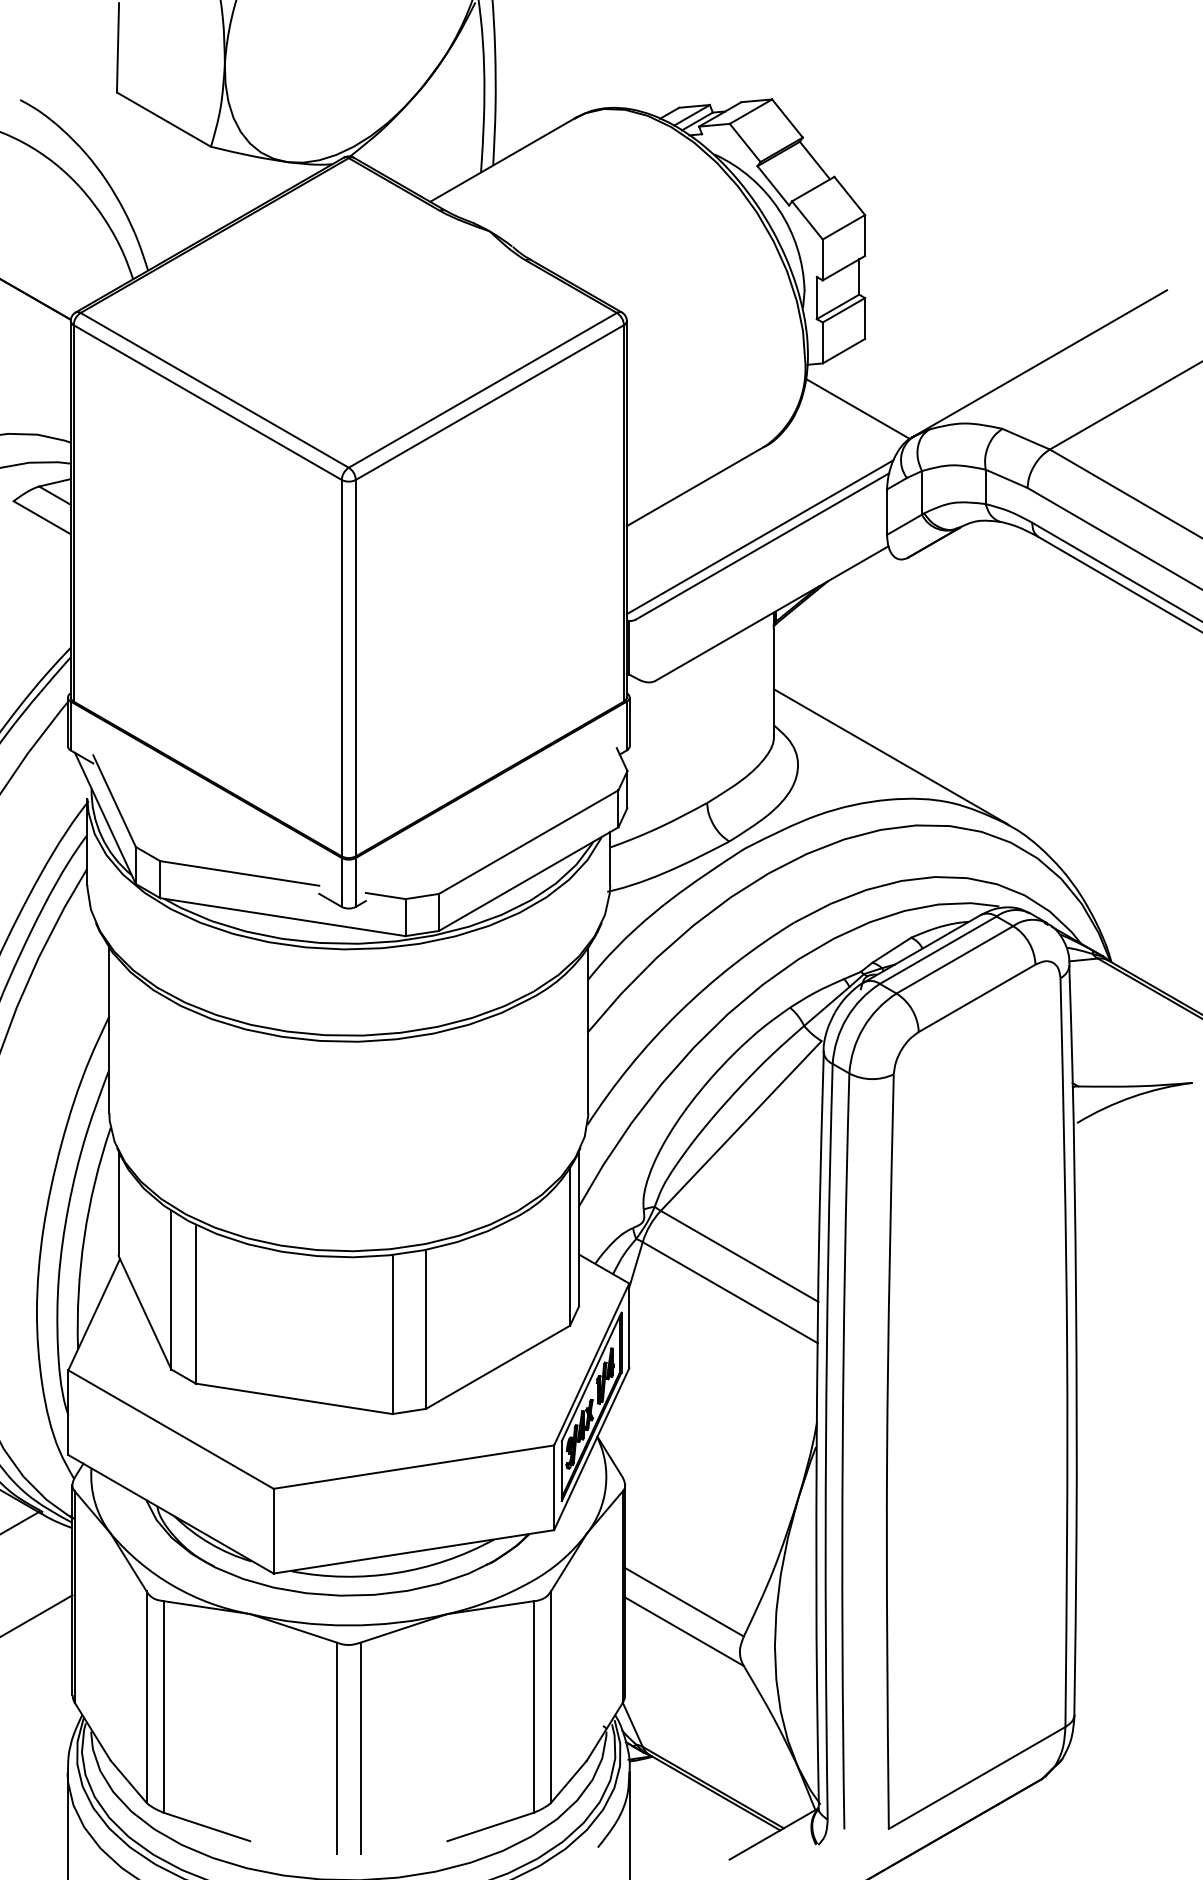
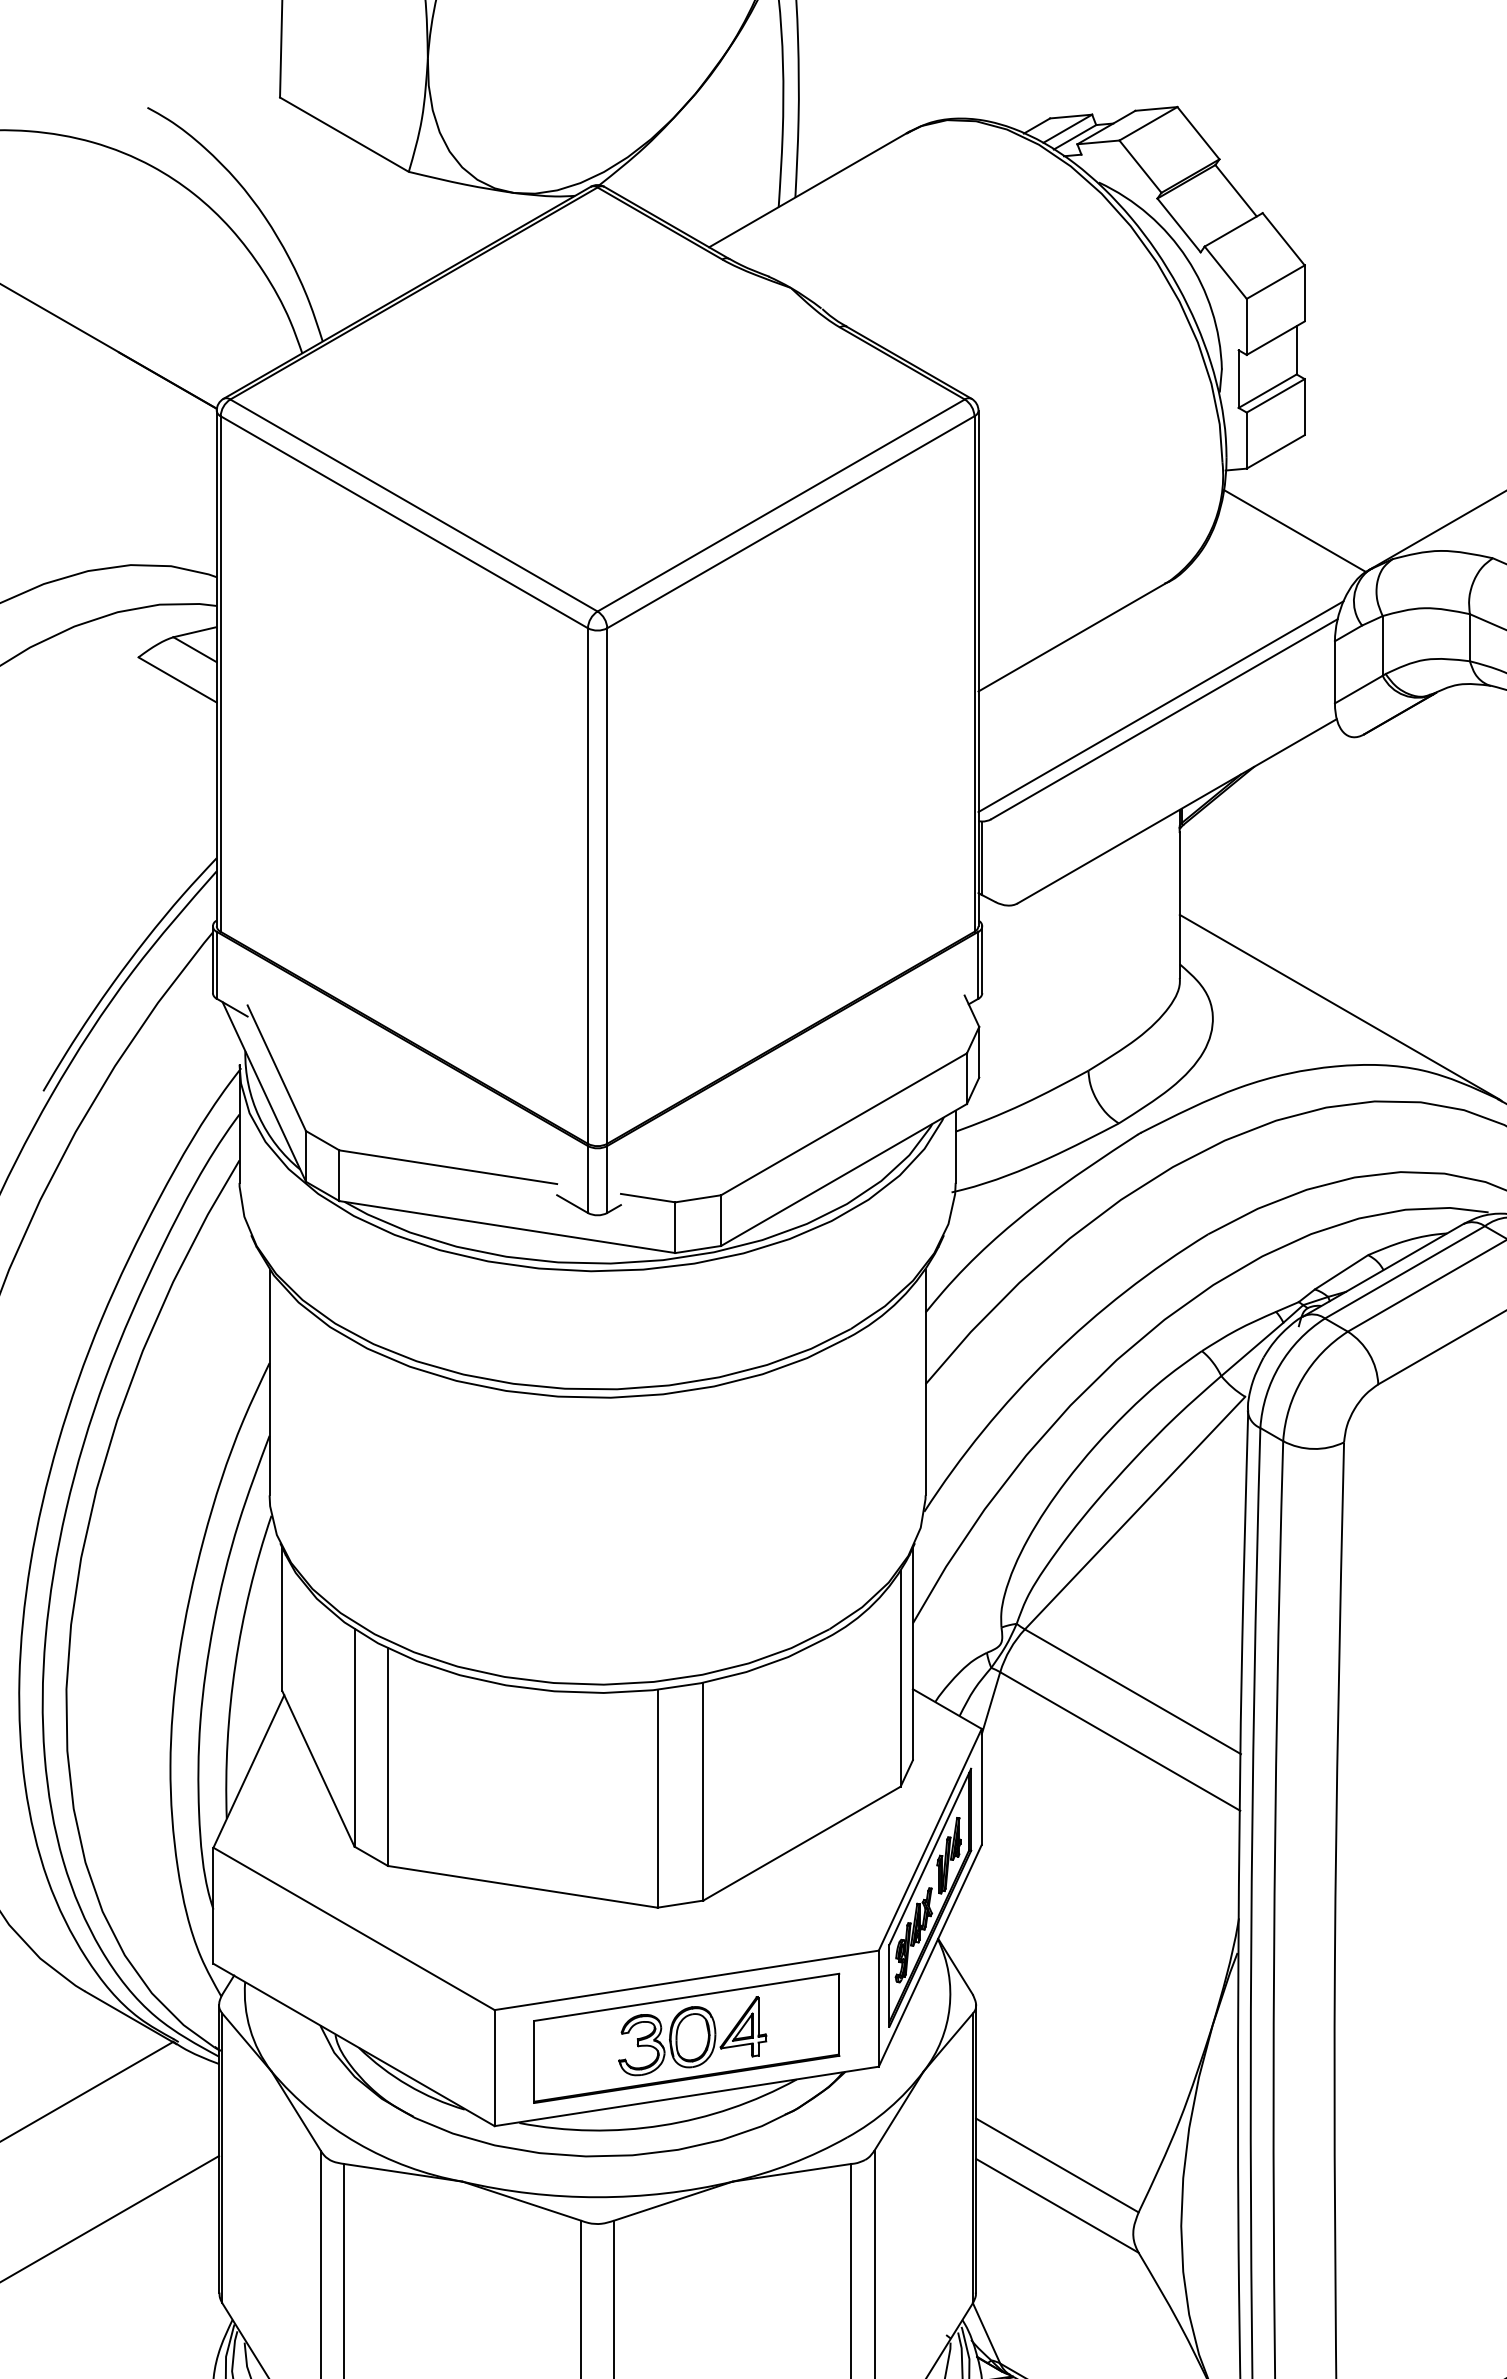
part: (413, 1509) -> (686, 2038), added

